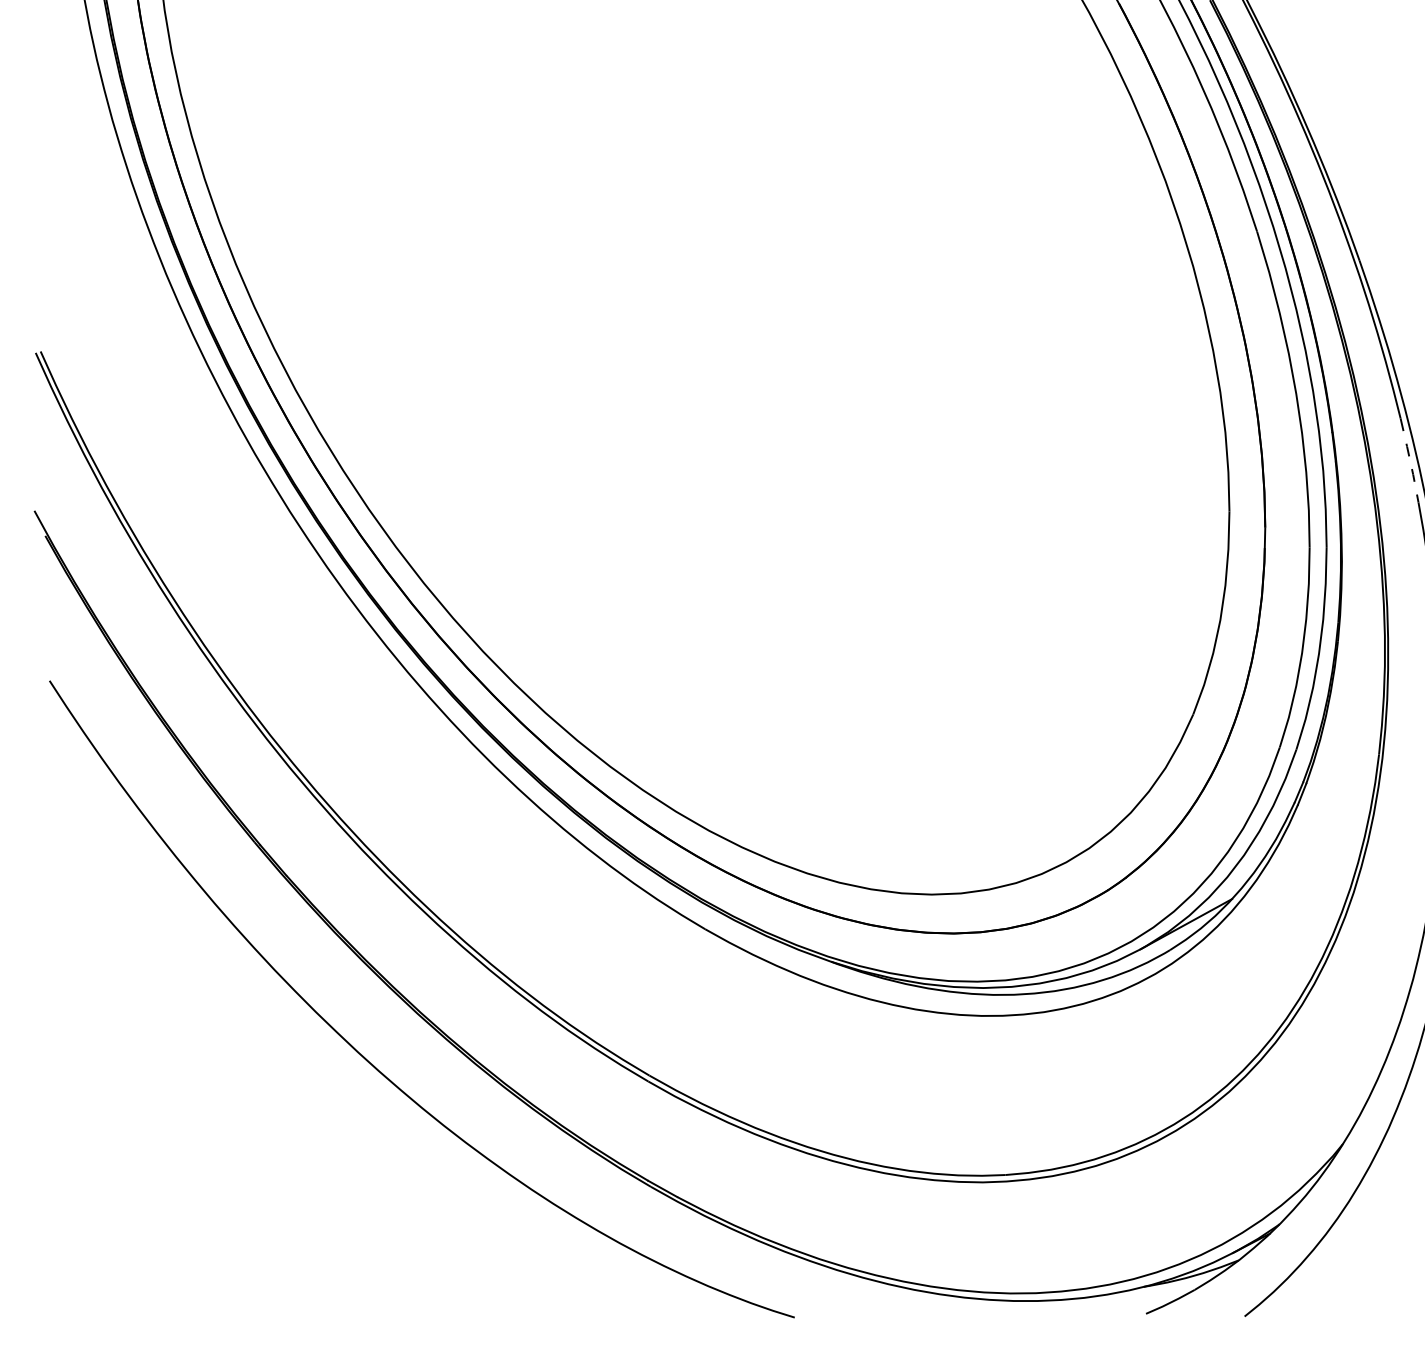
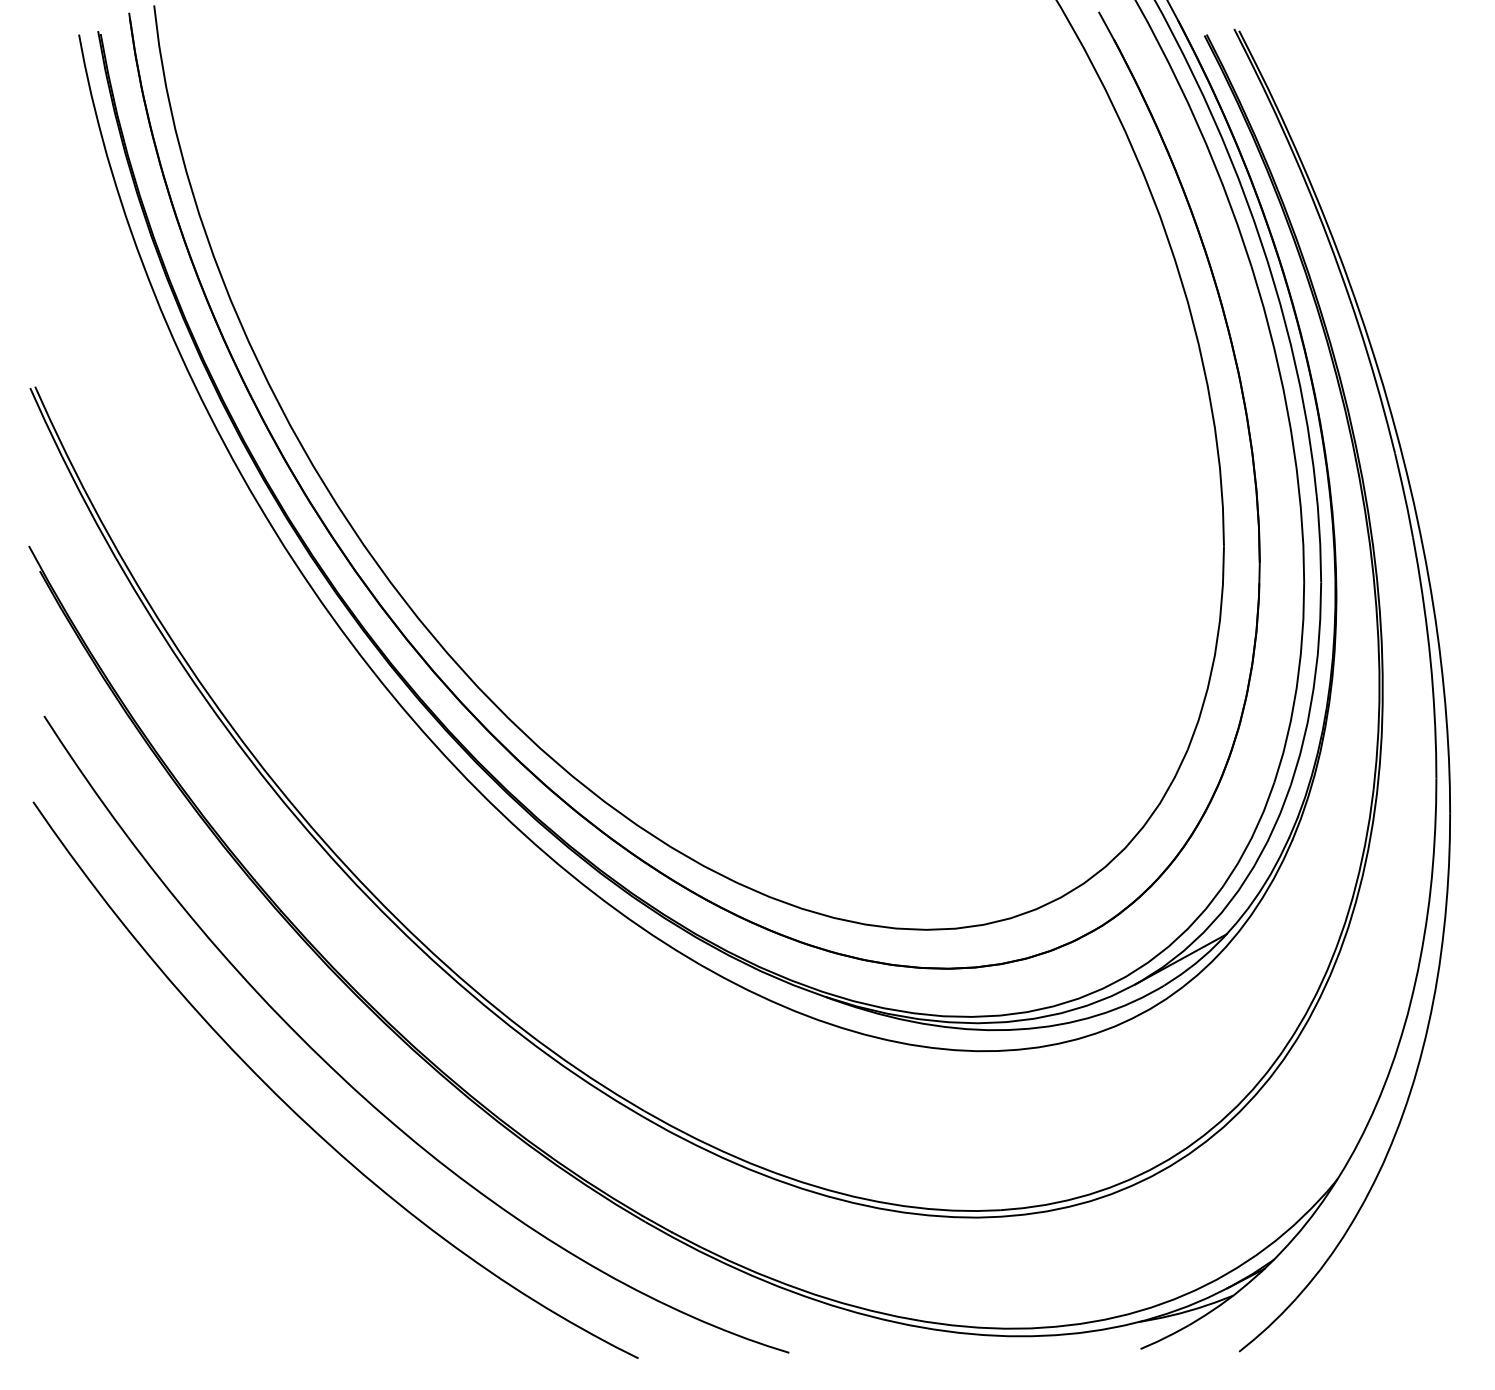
line: (1409, 461) -> (1404, 496), dashed -> solid
curve: (304, 1080) -> (299, 1115), added

